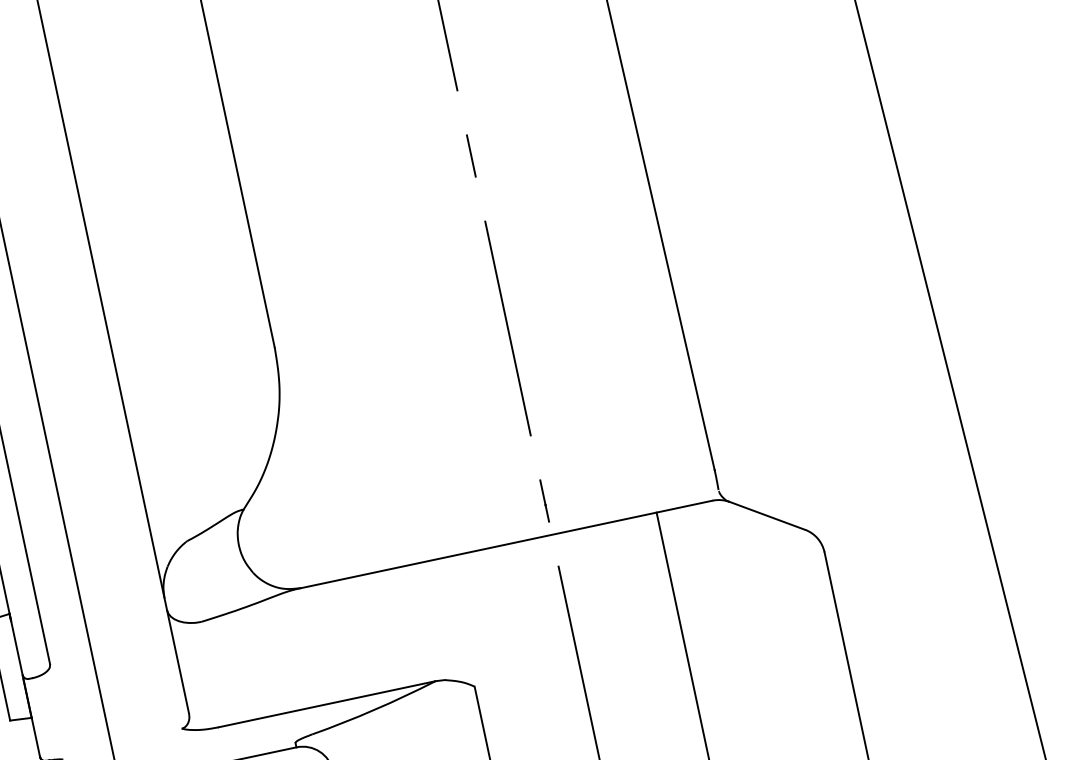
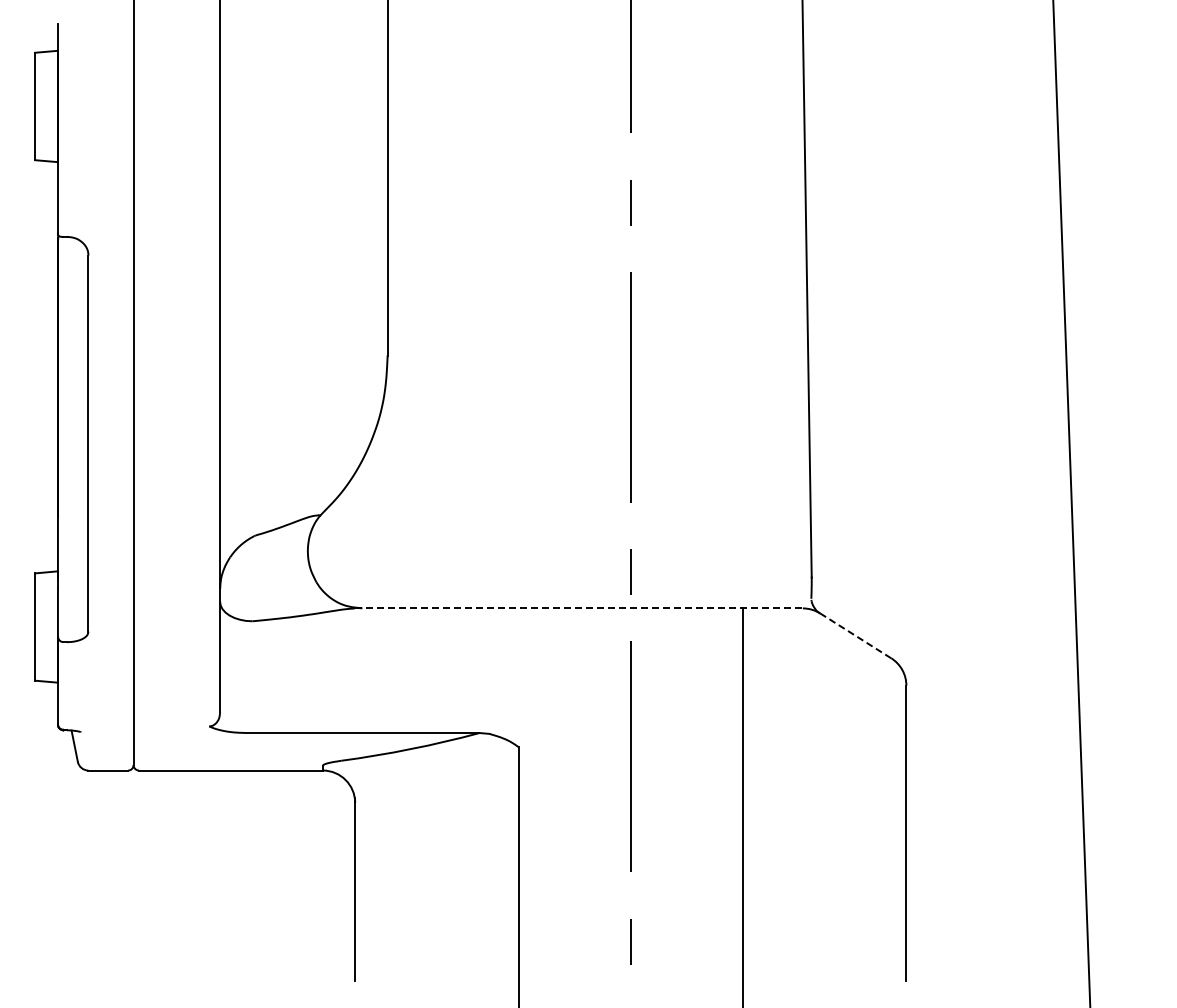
line: (768, 516) -> (856, 636), solid -> dashed
line: (503, 545) -> (578, 608), solid -> dashed

